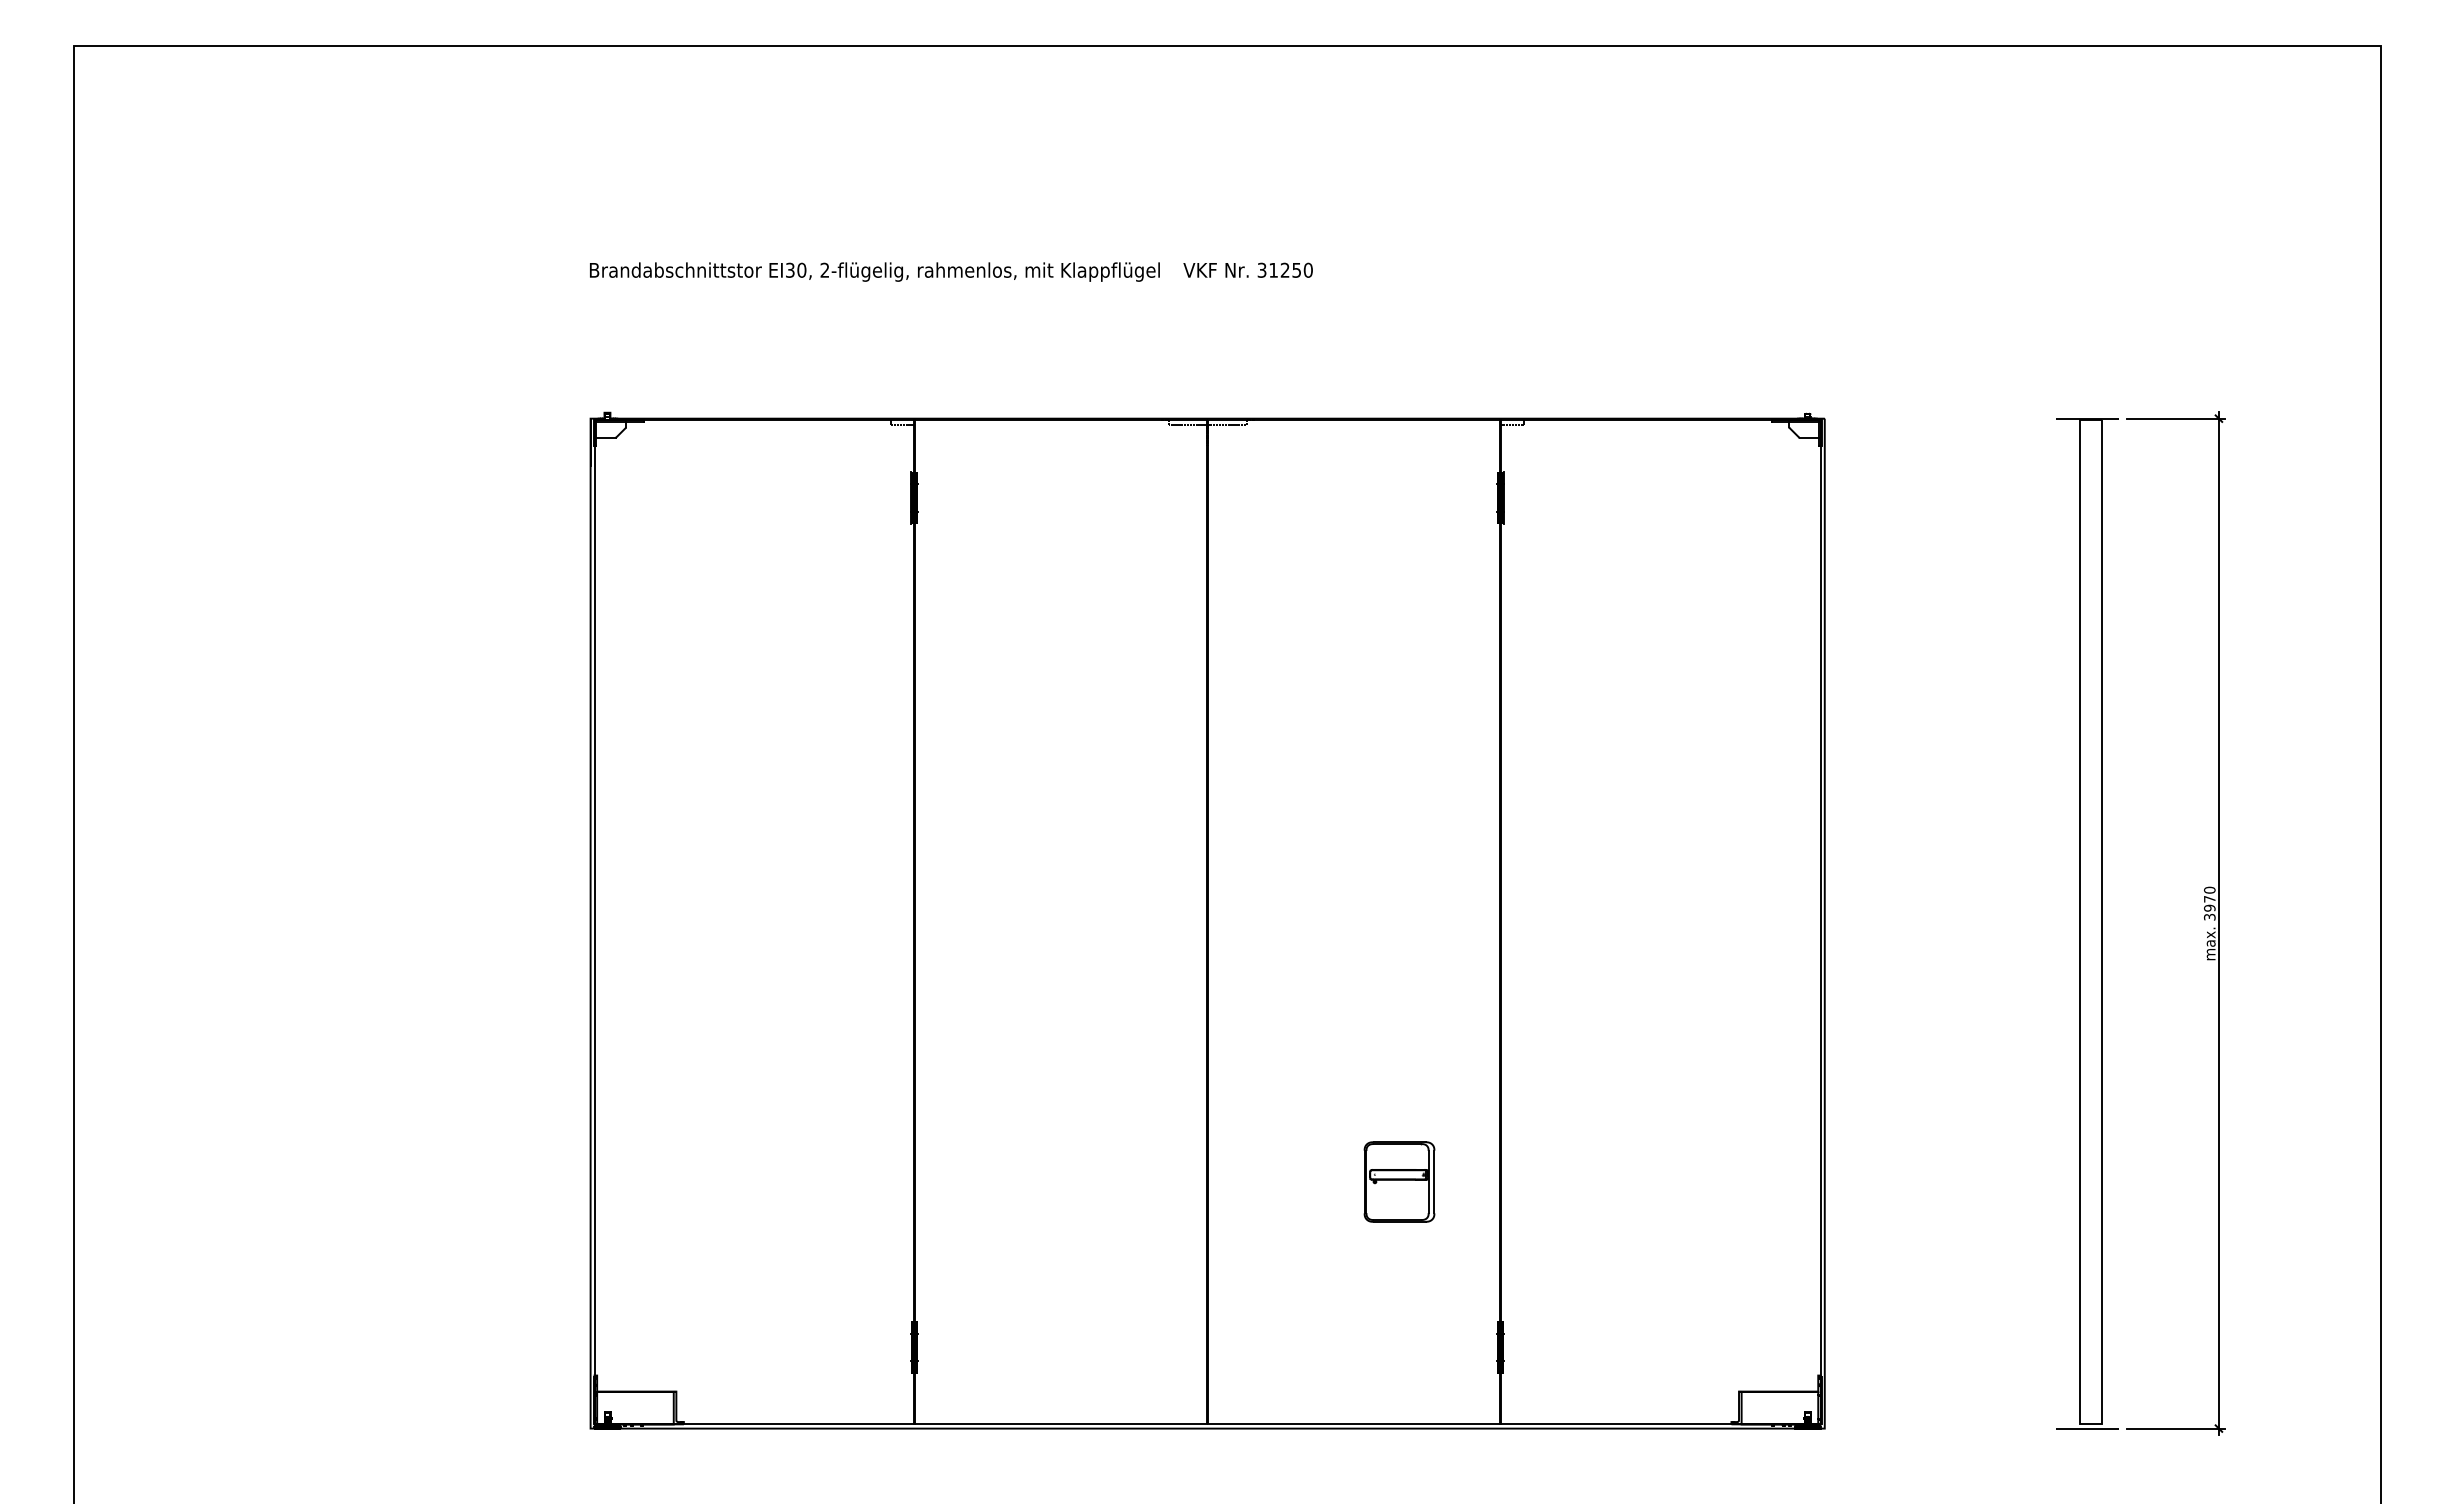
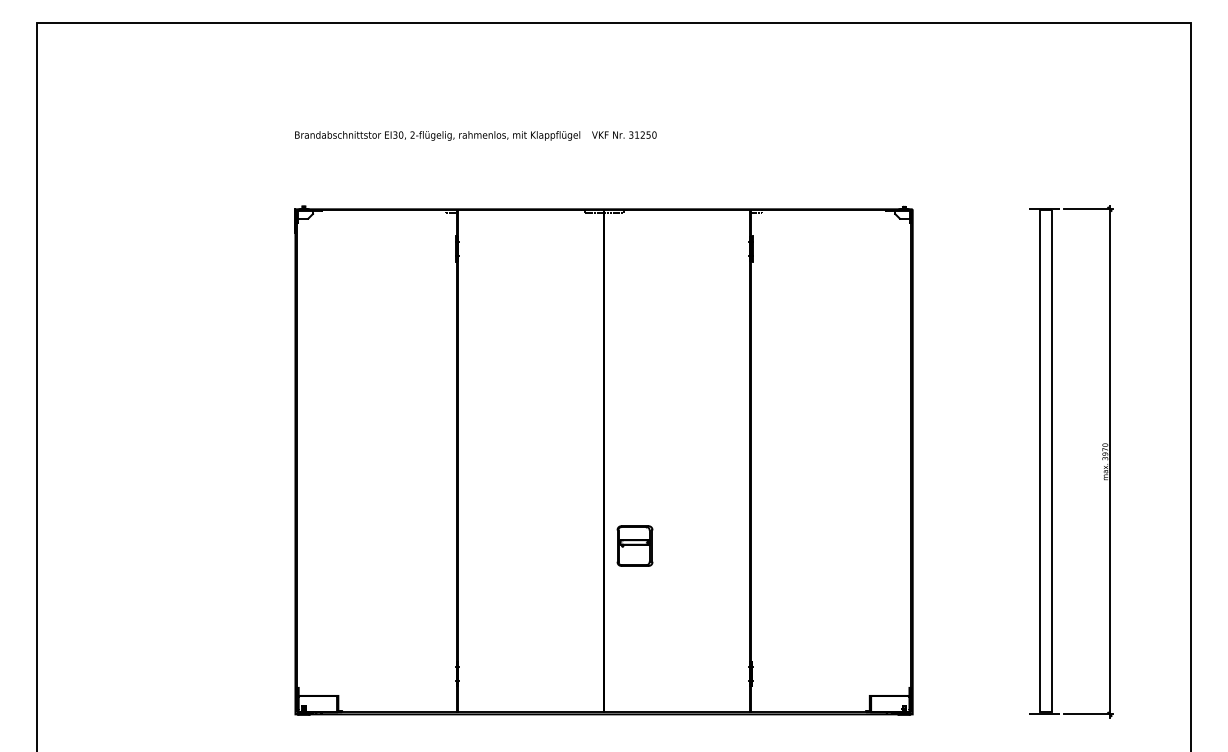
part: (1398, 1180) -> (634, 545), moved

